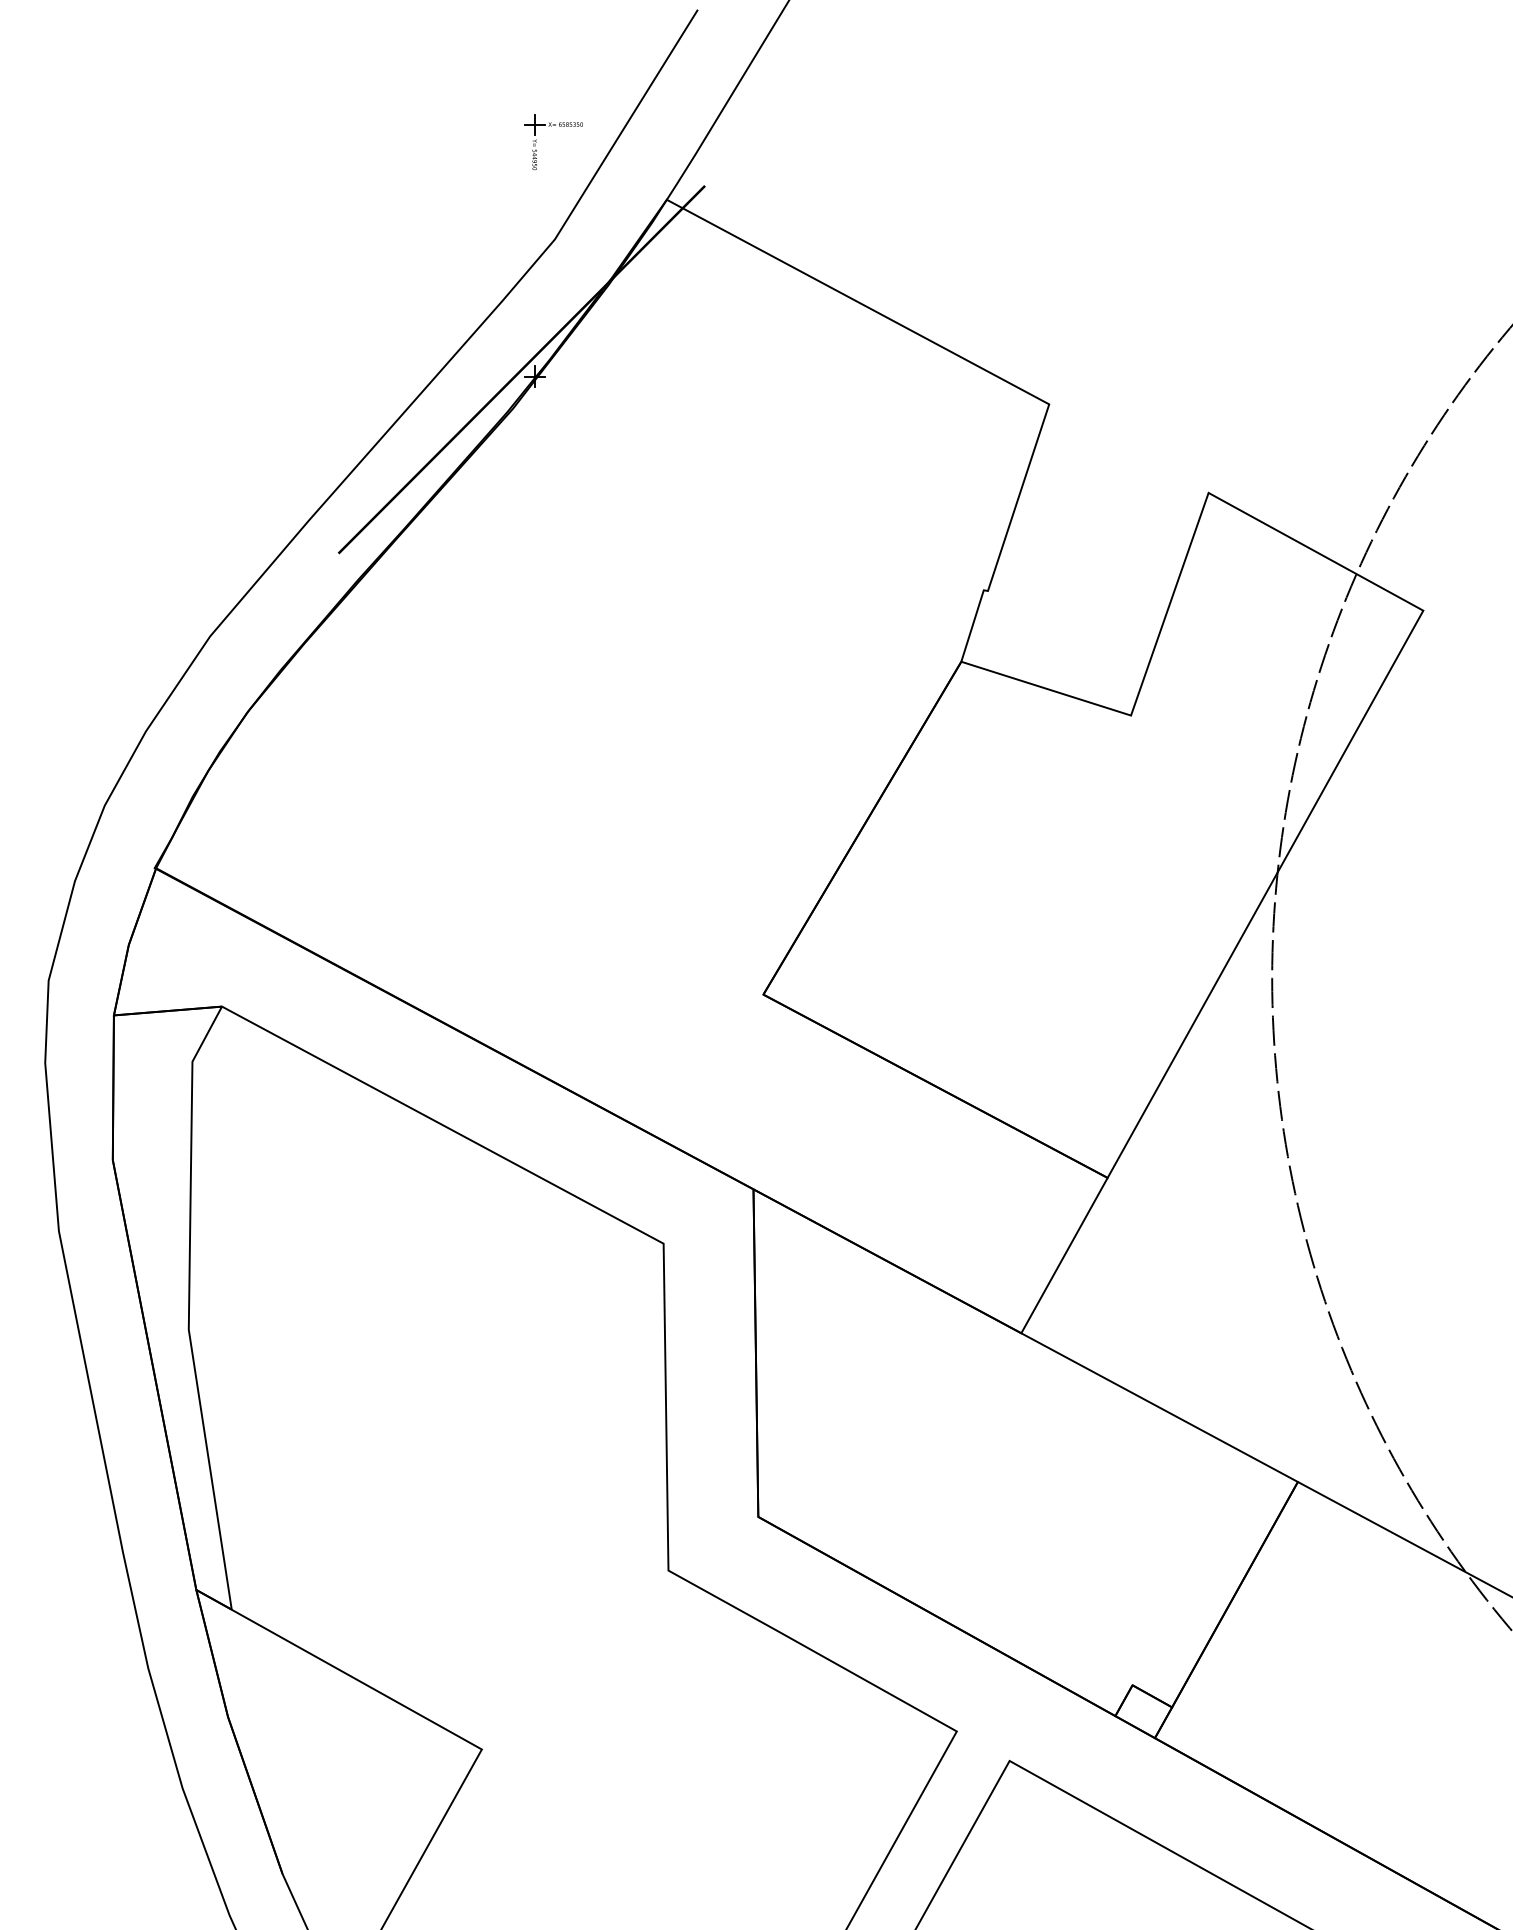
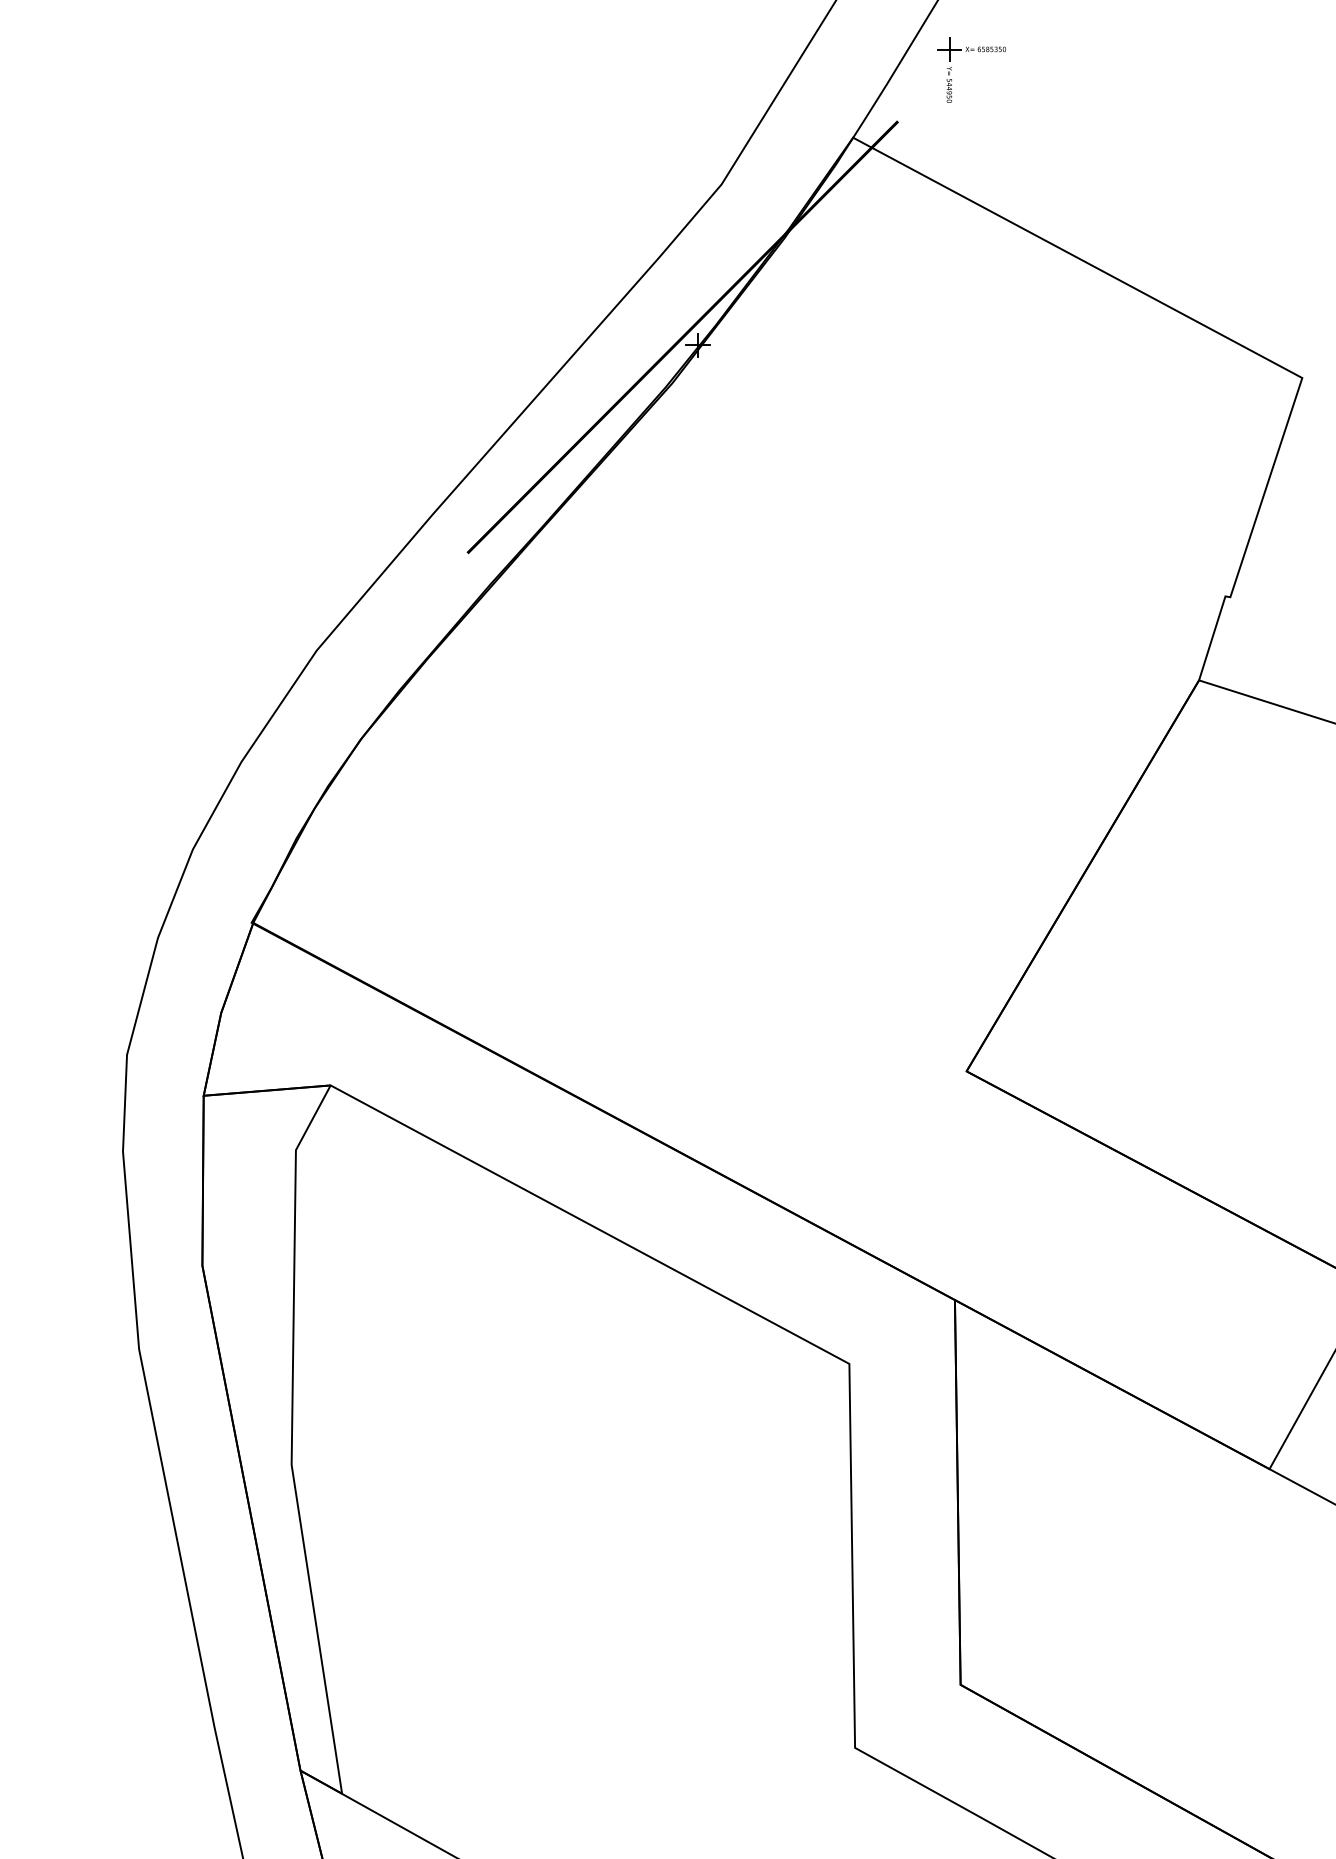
part: (551, 126) -> (969, 51), moved

